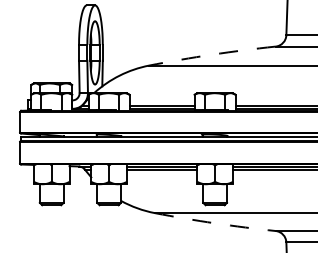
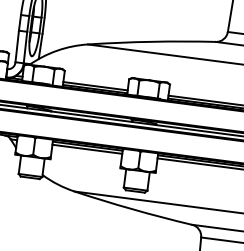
arc: (212, 54) -> (152, 41), dashed -> solid
arc: (215, 223) -> (133, 209), dashed -> solid

